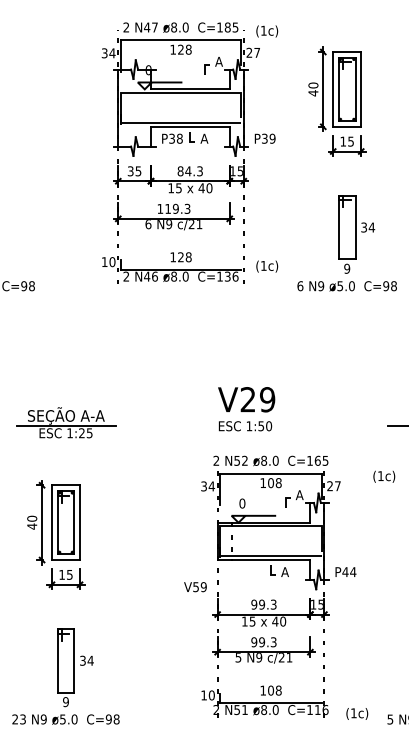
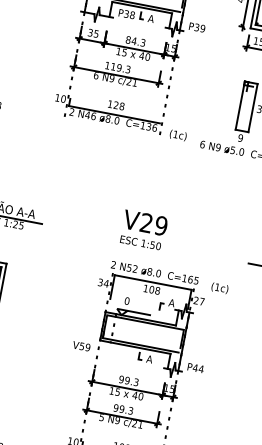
text: (267, 266) -> (178, 135), moved
text: (384, 476) -> (220, 288), moved
text: (195, 587) -> (81, 346), moved

